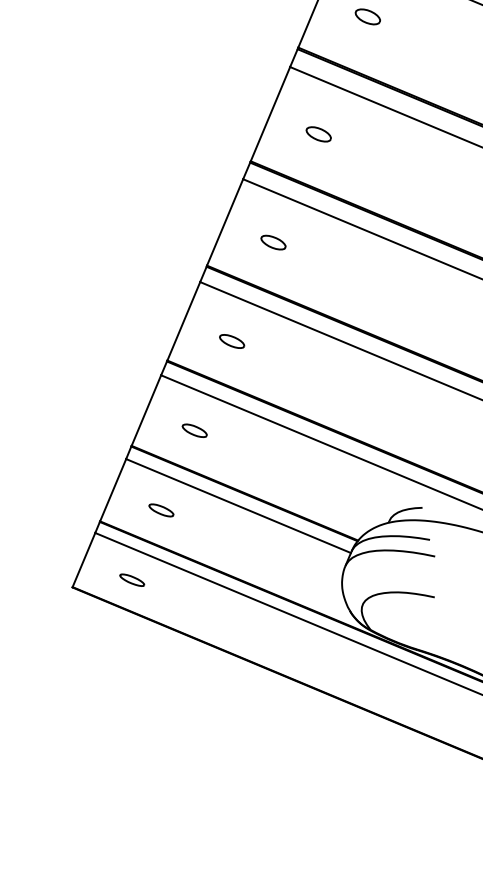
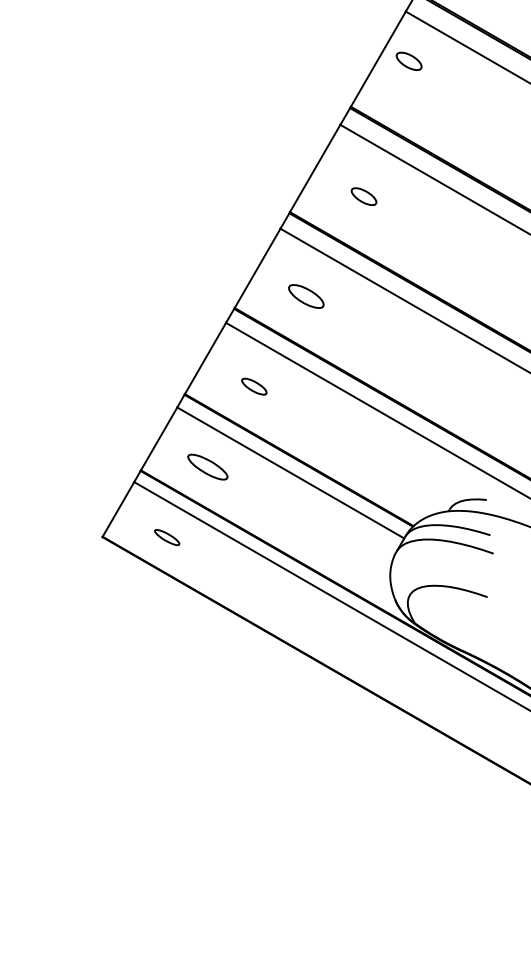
part: (318, 134) -> (408, 61), moved
part: (232, 341) -> (306, 296), size x1.4
part: (161, 509) -> (207, 466), size x1.6

